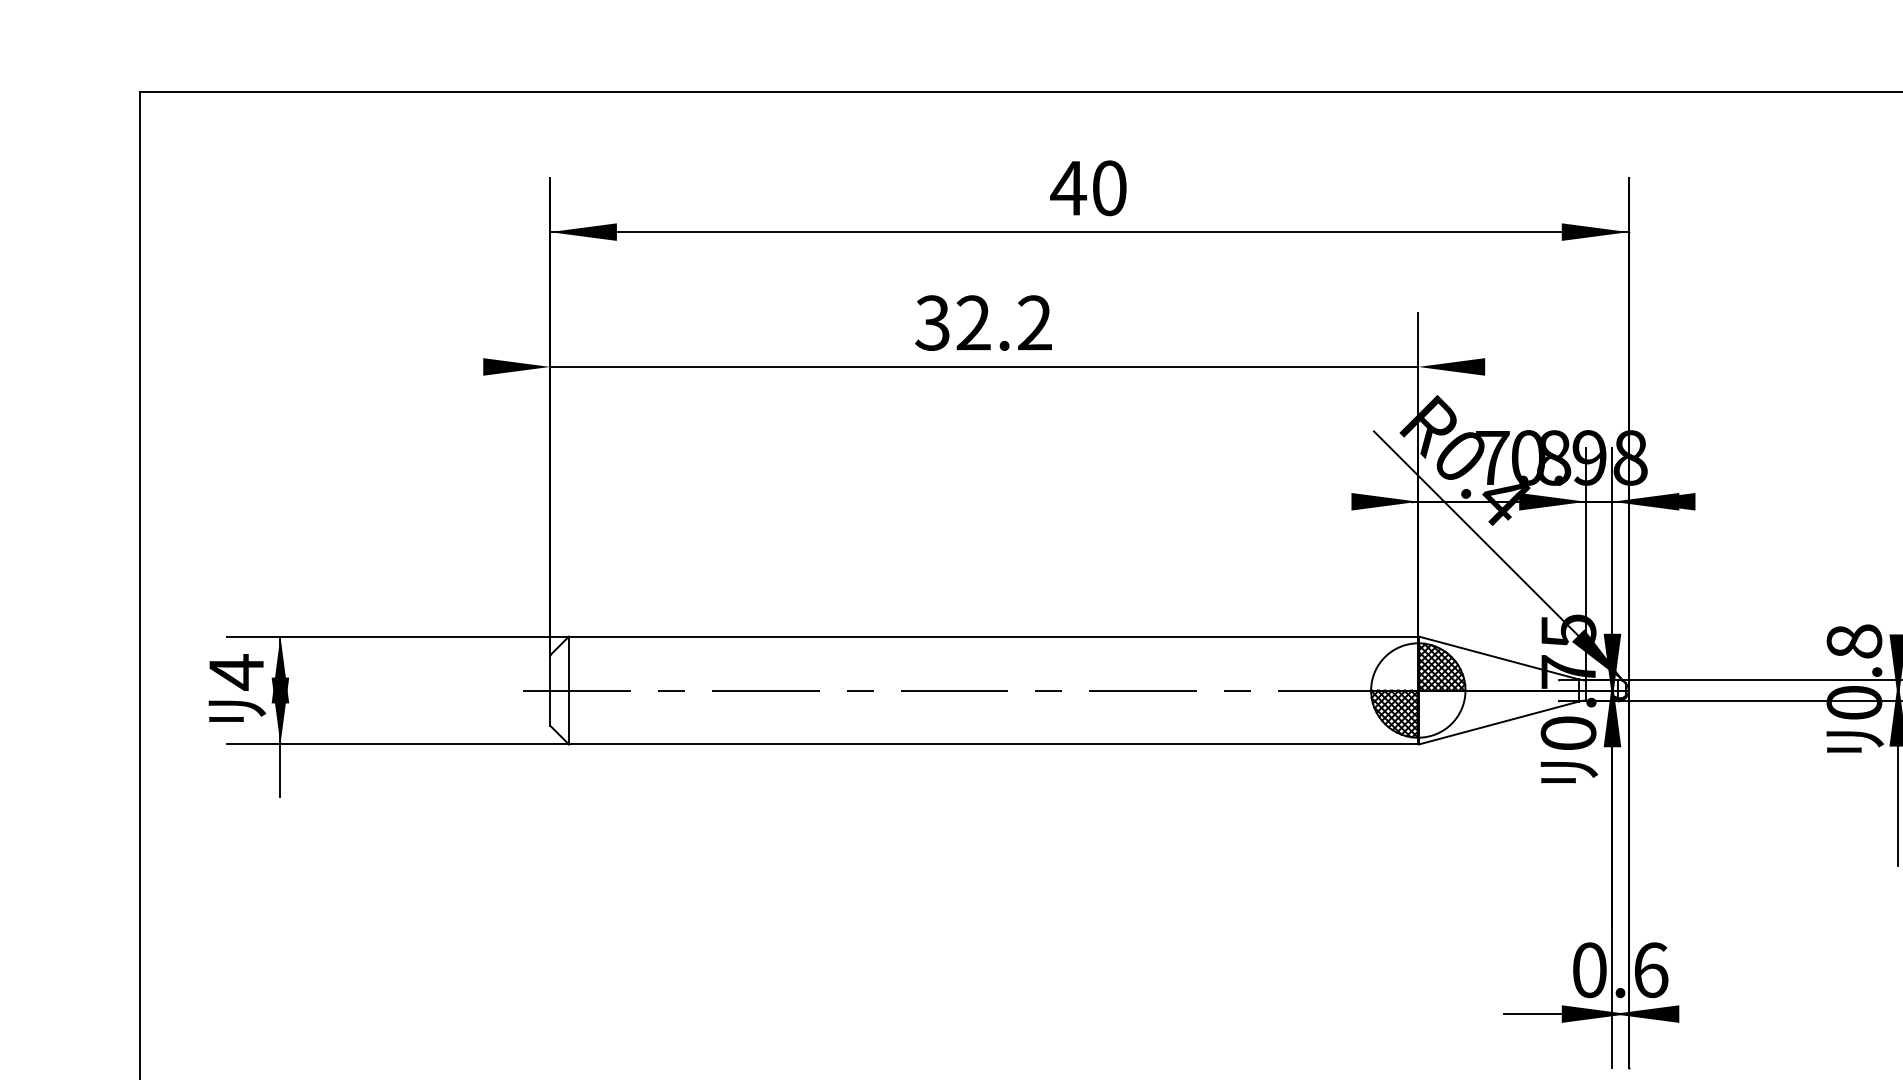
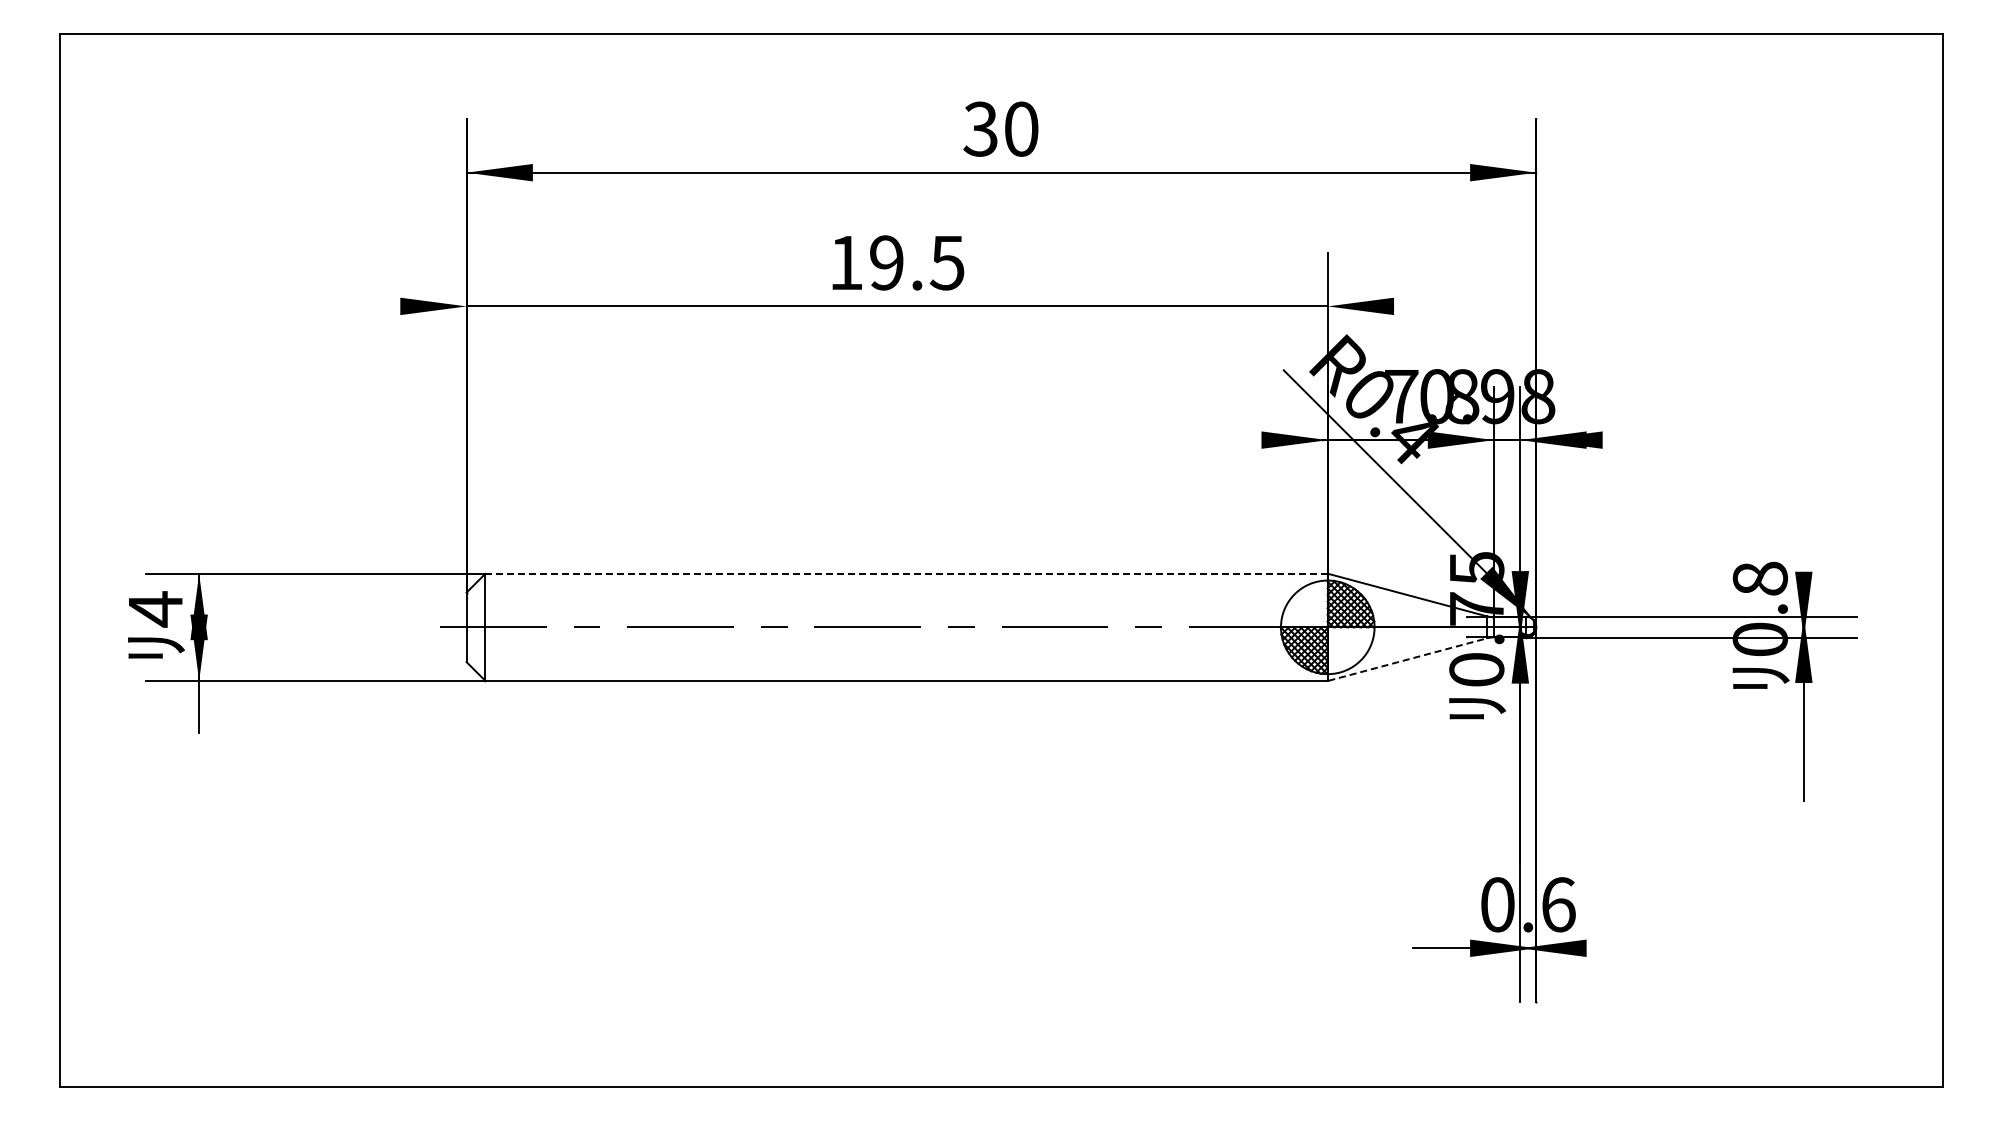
text: (1068, 187) -> (980, 128), 40 -> 30
text: (983, 322) -> (896, 262), 32.2 -> 19.5
line: (993, 636) -> (906, 573), solid -> dashed
line: (1499, 722) -> (1408, 659), solid -> dashed

